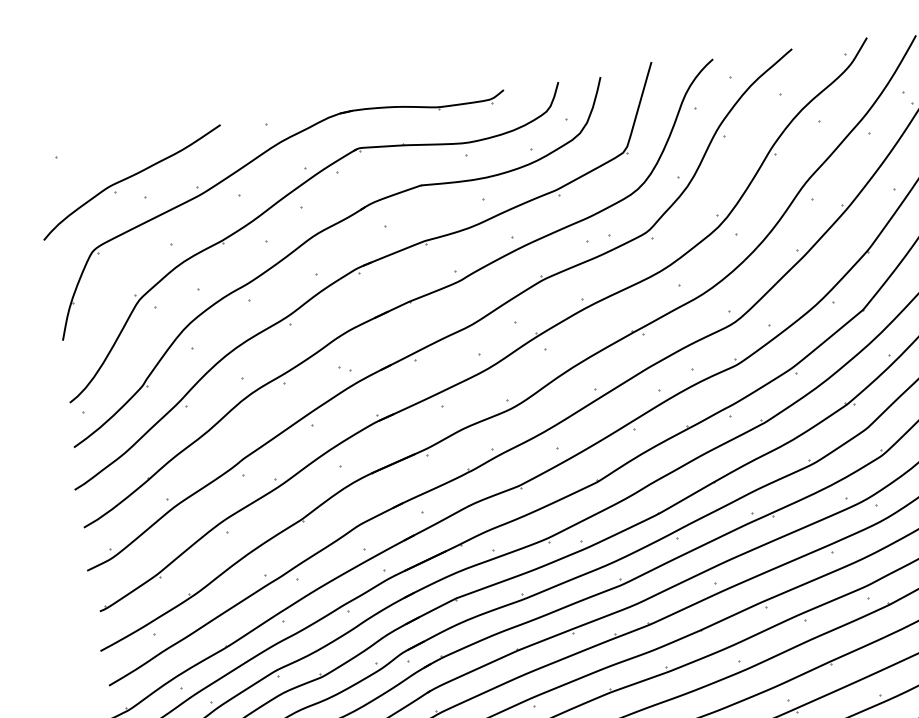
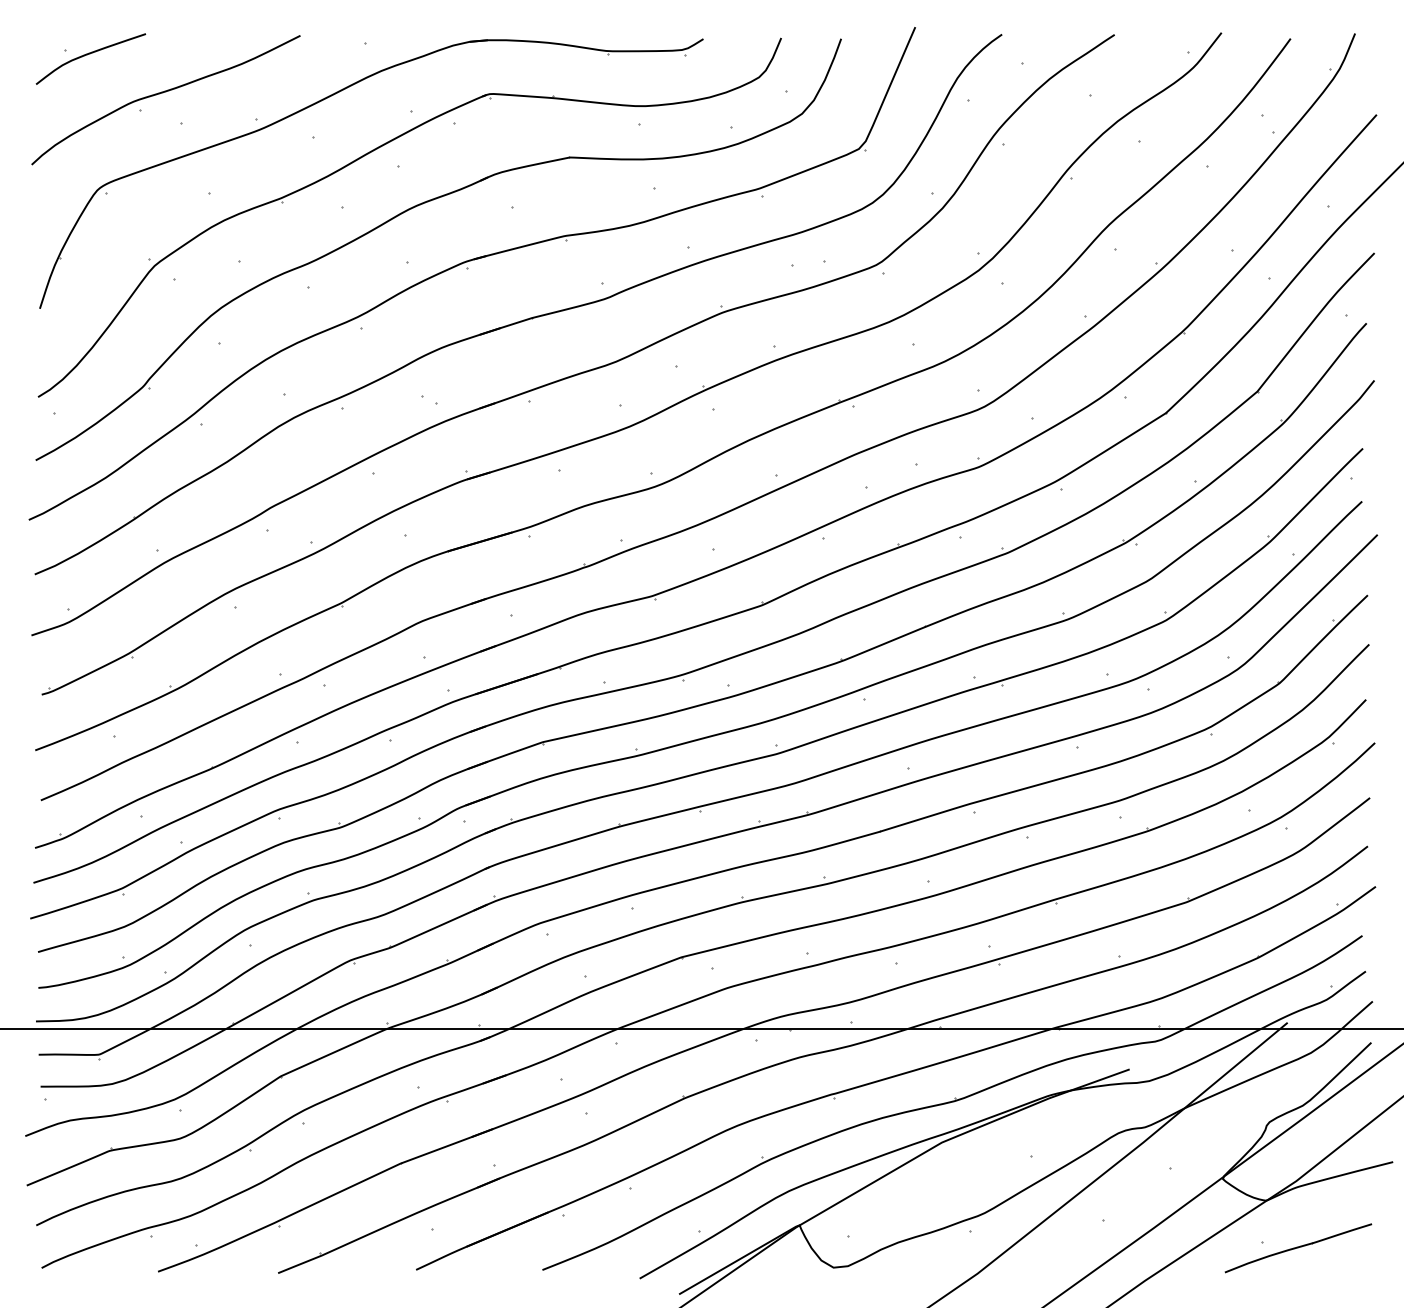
curve: (74, 157) -> (90, 54), added

